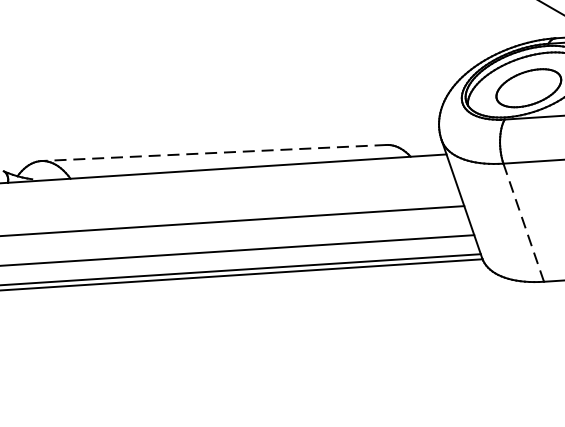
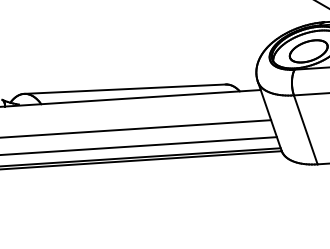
line: (214, 153) -> (125, 89), dashed -> solid
line: (523, 222) -> (305, 129), dashed -> solid

